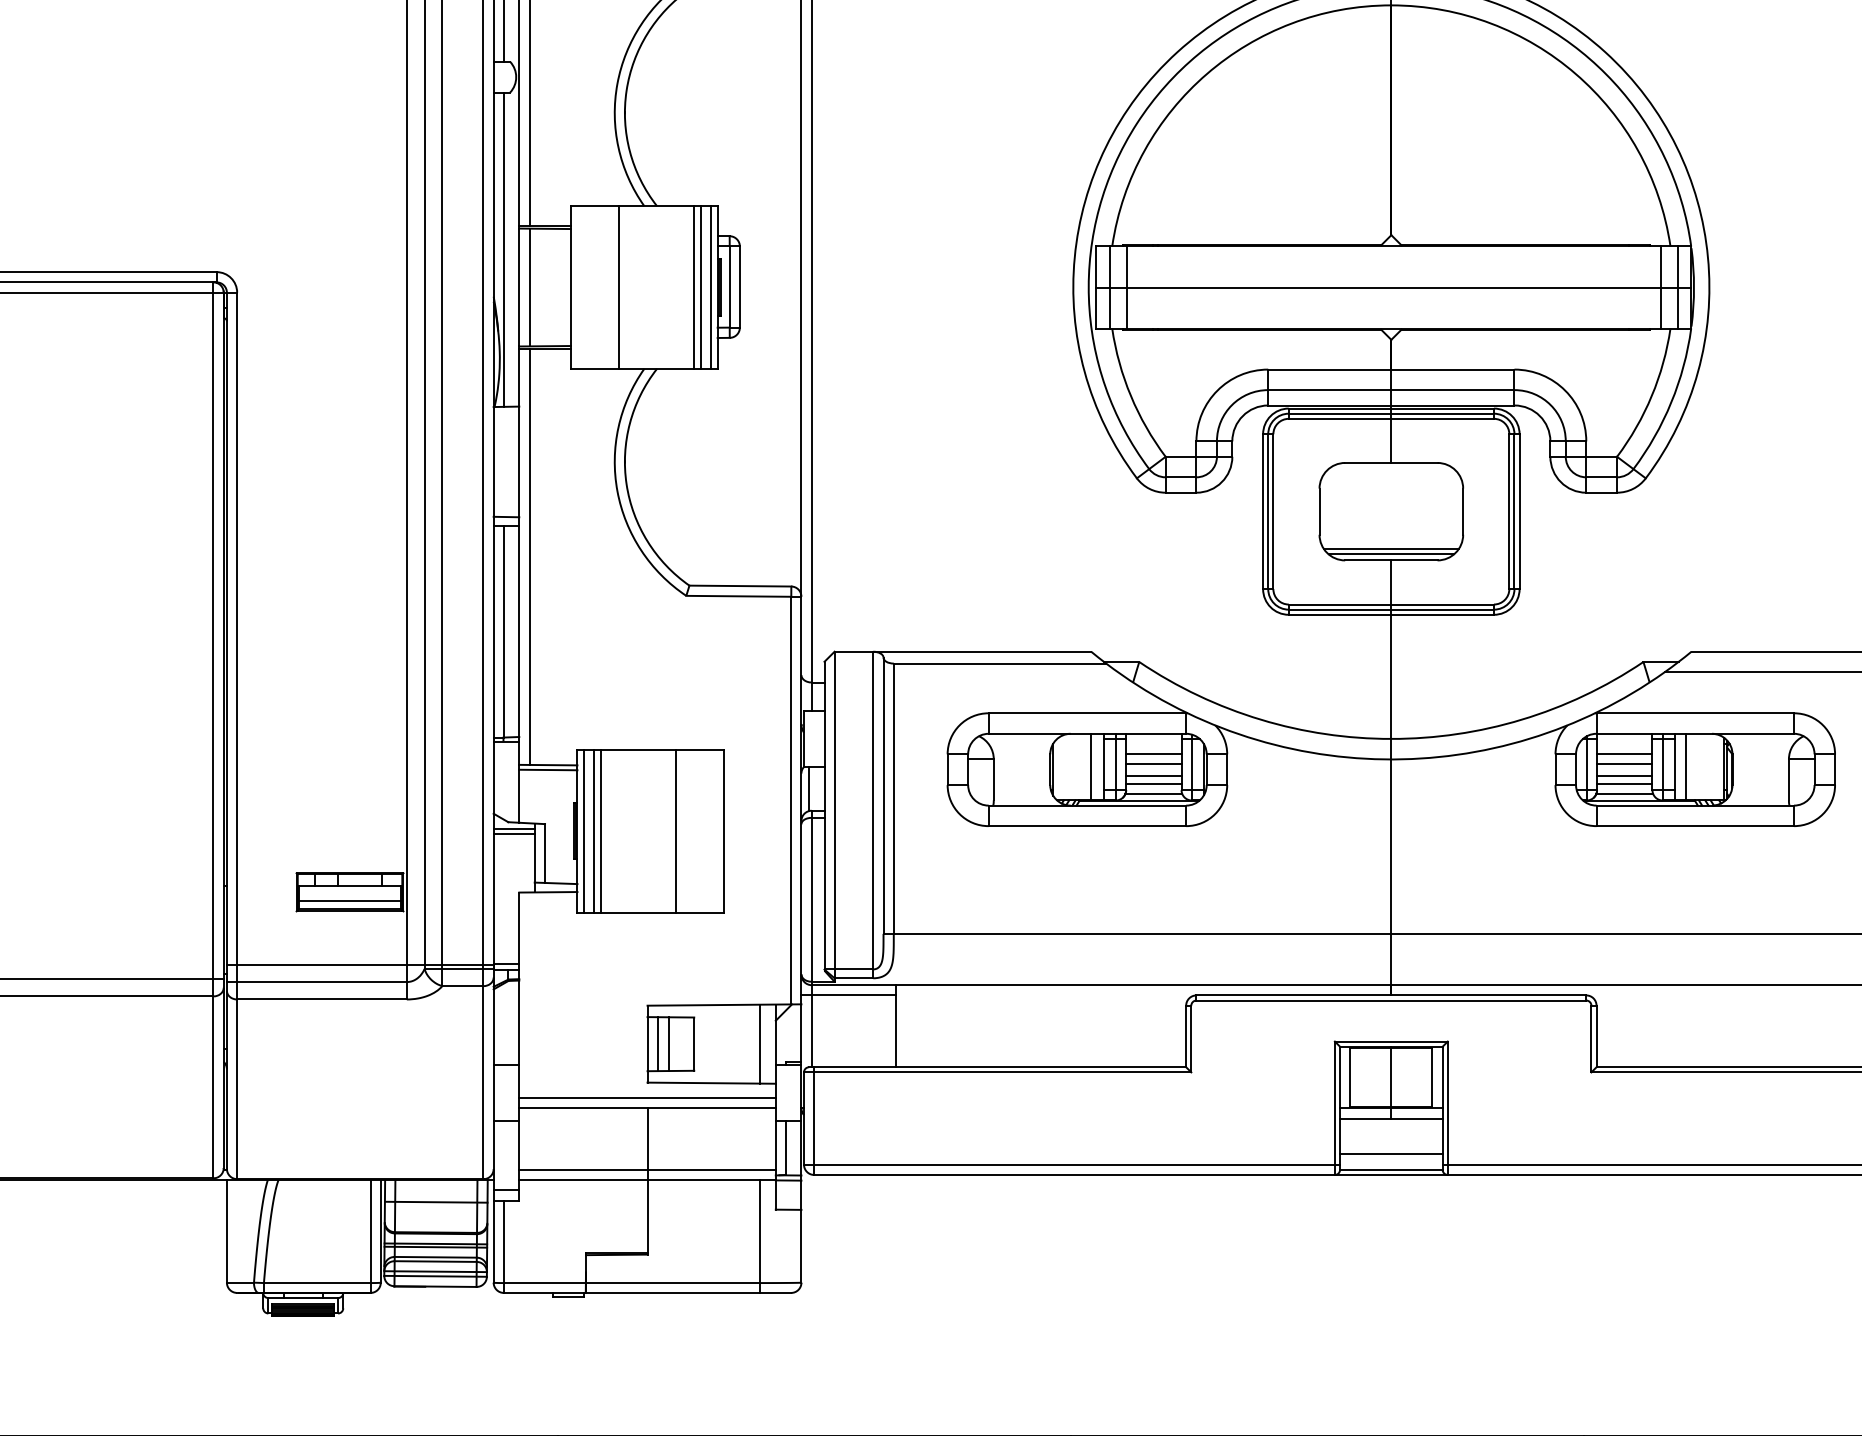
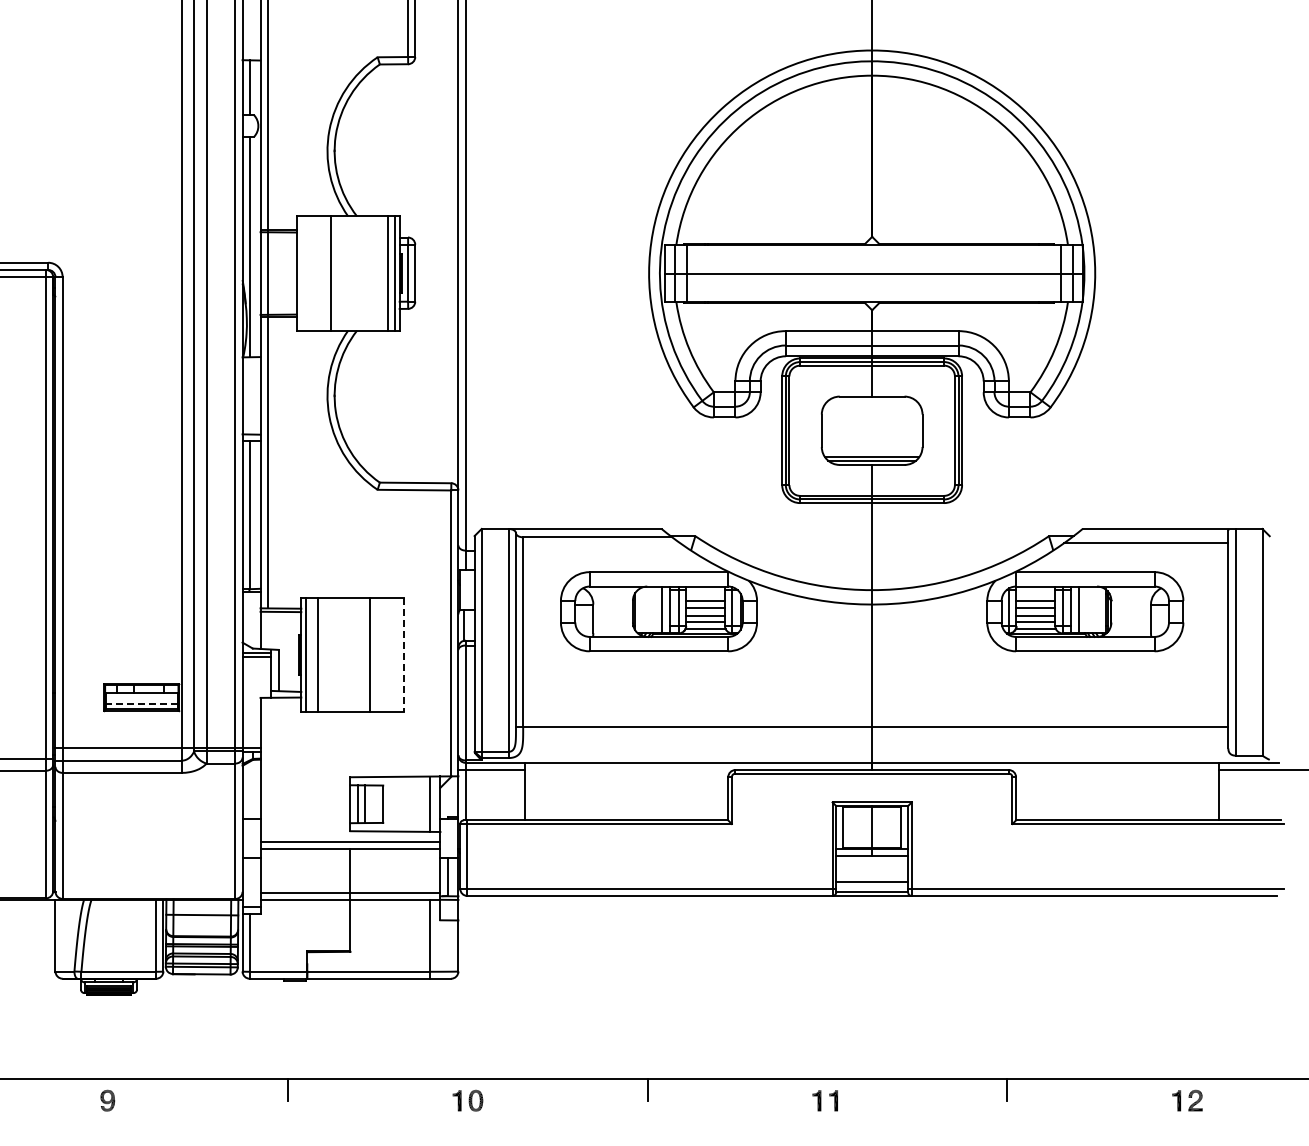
line: (694, 287) -> (383, 273), removed
line: (593, 830) -> (312, 654), removed
line: (724, 832) -> (404, 655), solid -> dashed
line: (349, 900) -> (141, 703), solid -> dashed

